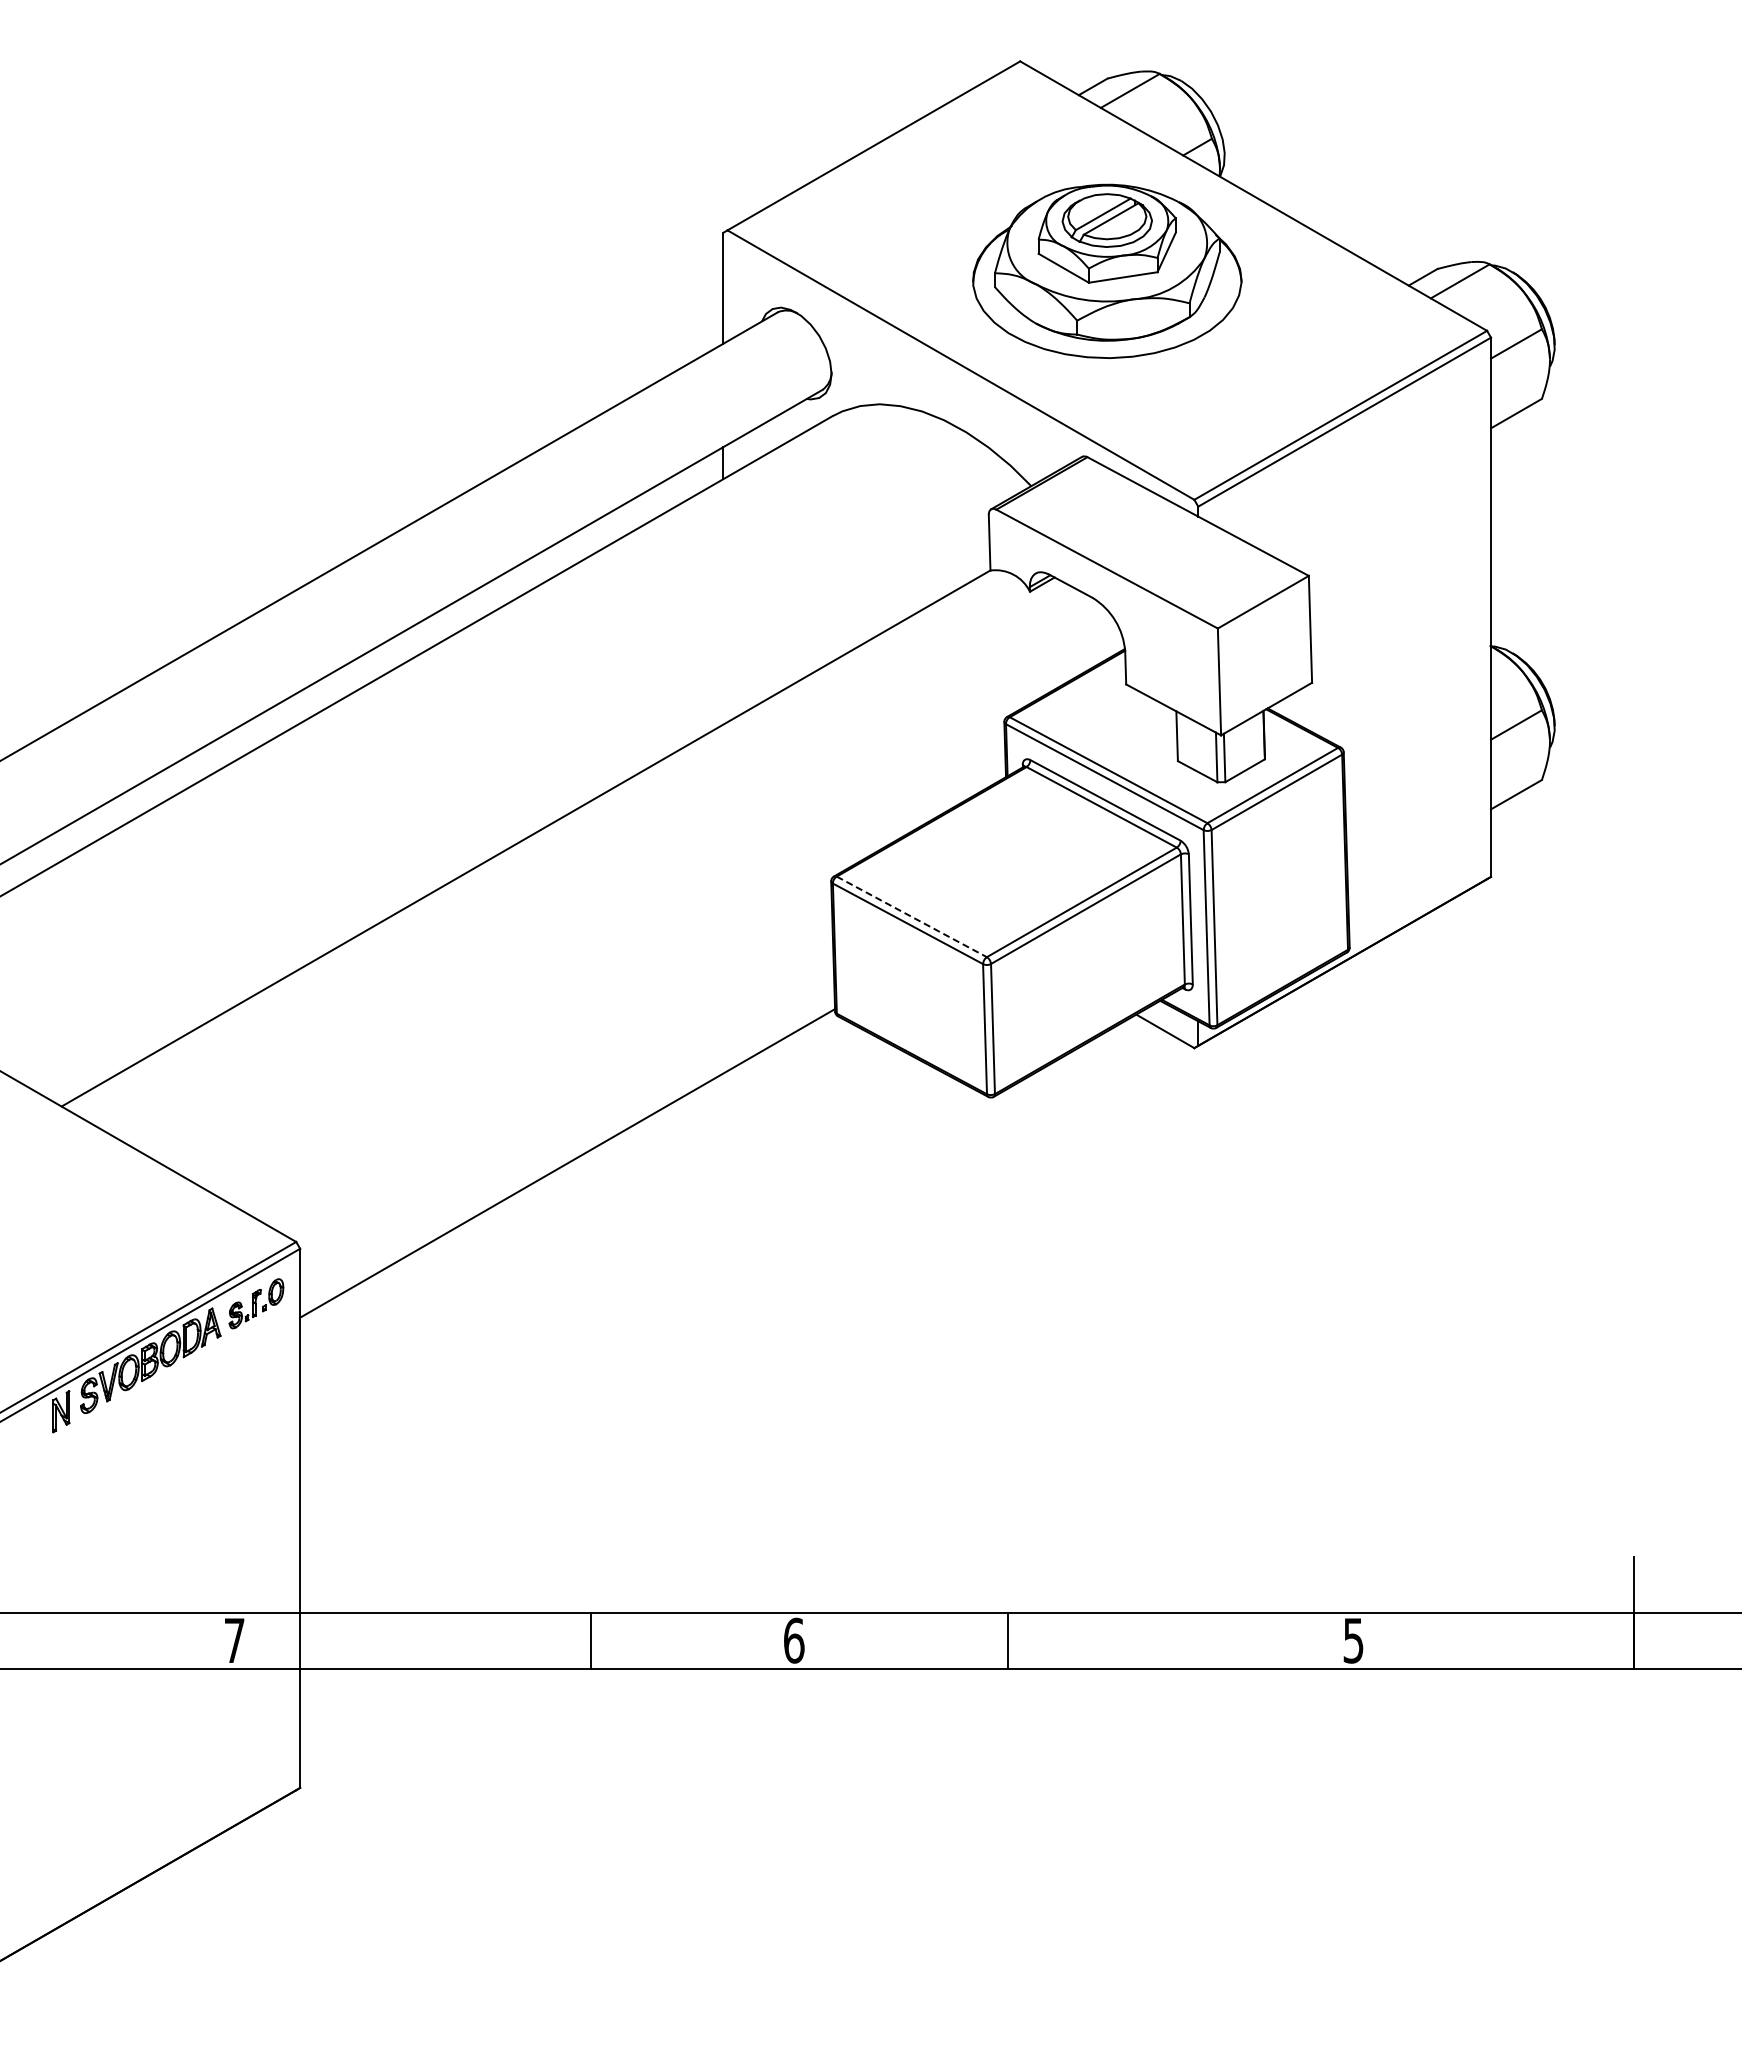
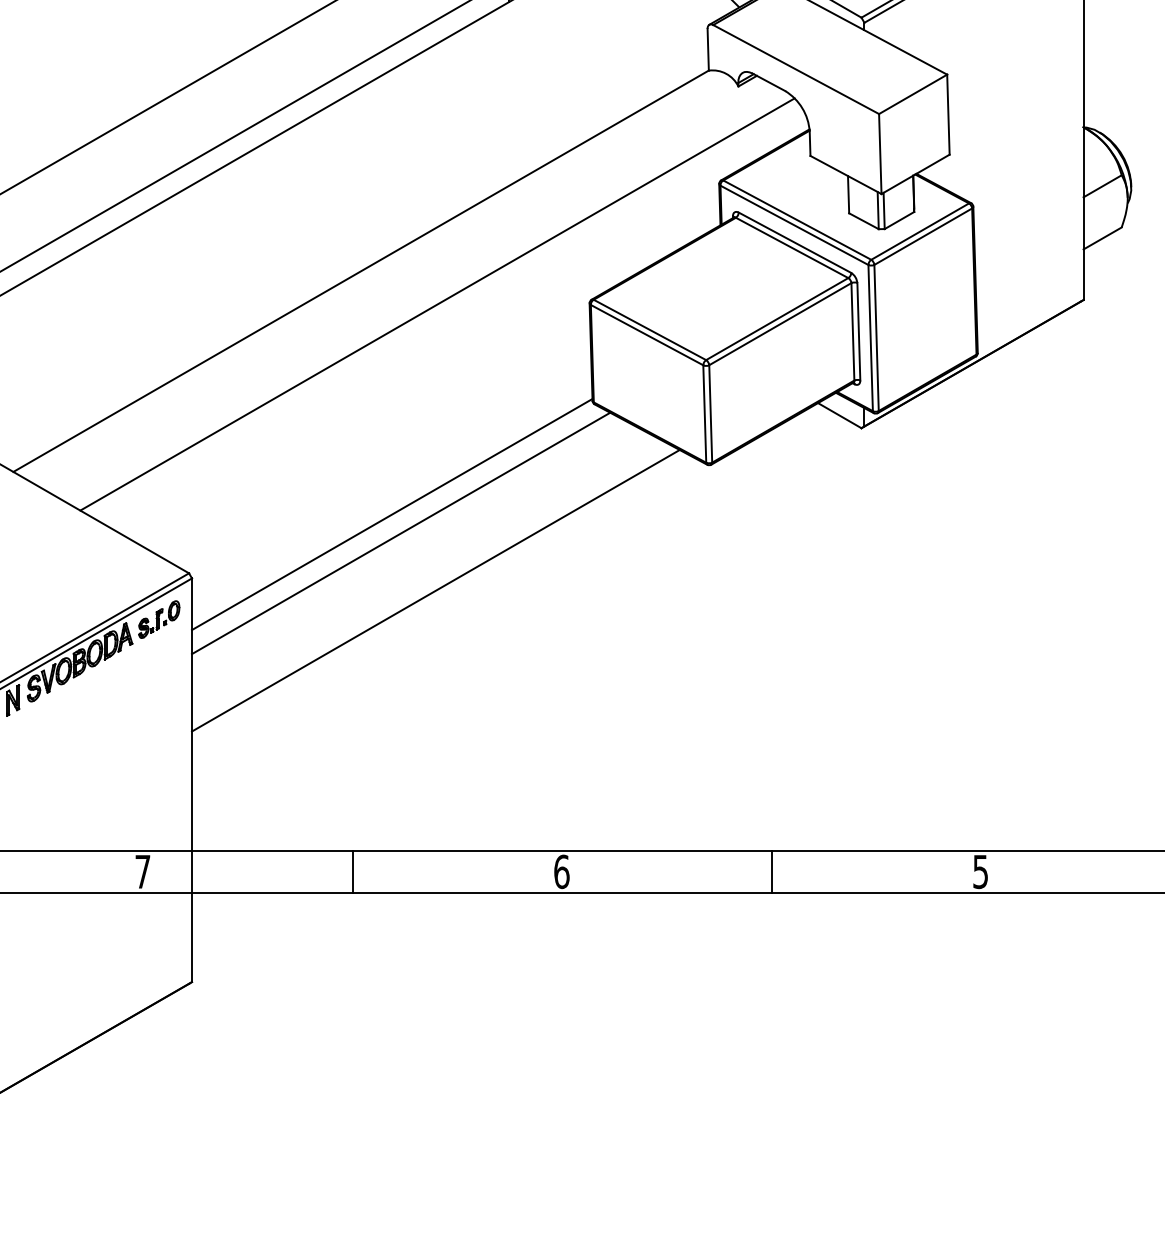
line: (628, 882) -> (437, 304), added
line: (912, 917) -> (650, 330), dashed -> solid
line: (579, 1188) -> (401, 533), added
line: (625, 1265) -> (435, 590), added
line: (590, 1640) -> (352, 871), moved
line: (1008, 1640) -> (771, 871), moved

